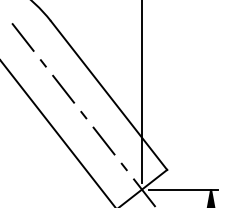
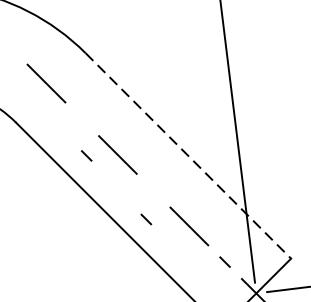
curve: (42, 63) -> (85, 156), moved
line: (109, 95) -> (189, 155), solid -> dashed
curve: (83, 114) -> (145, 218), moved

